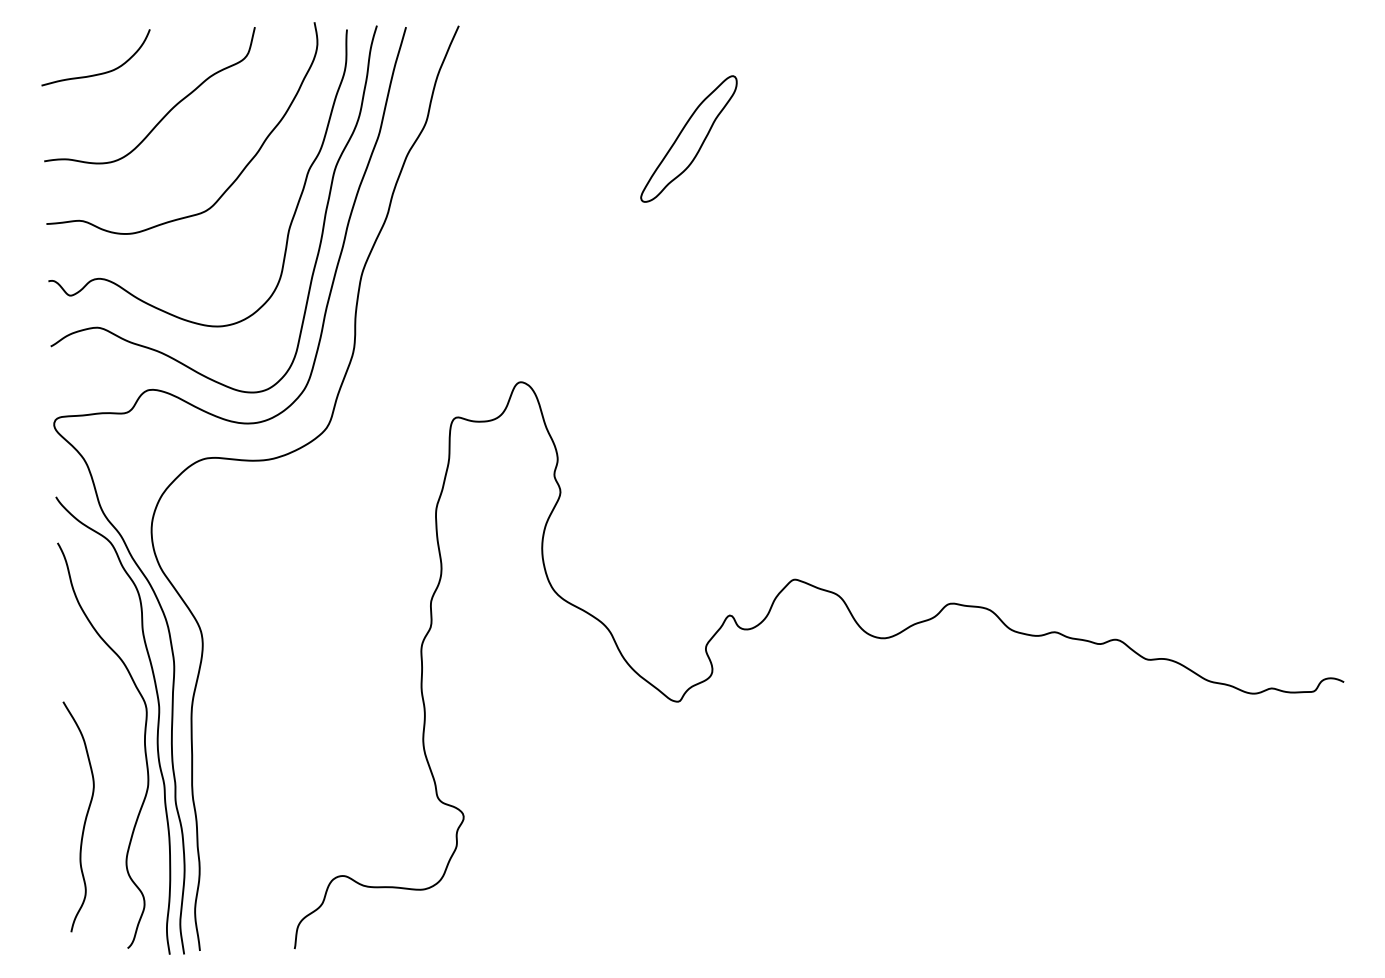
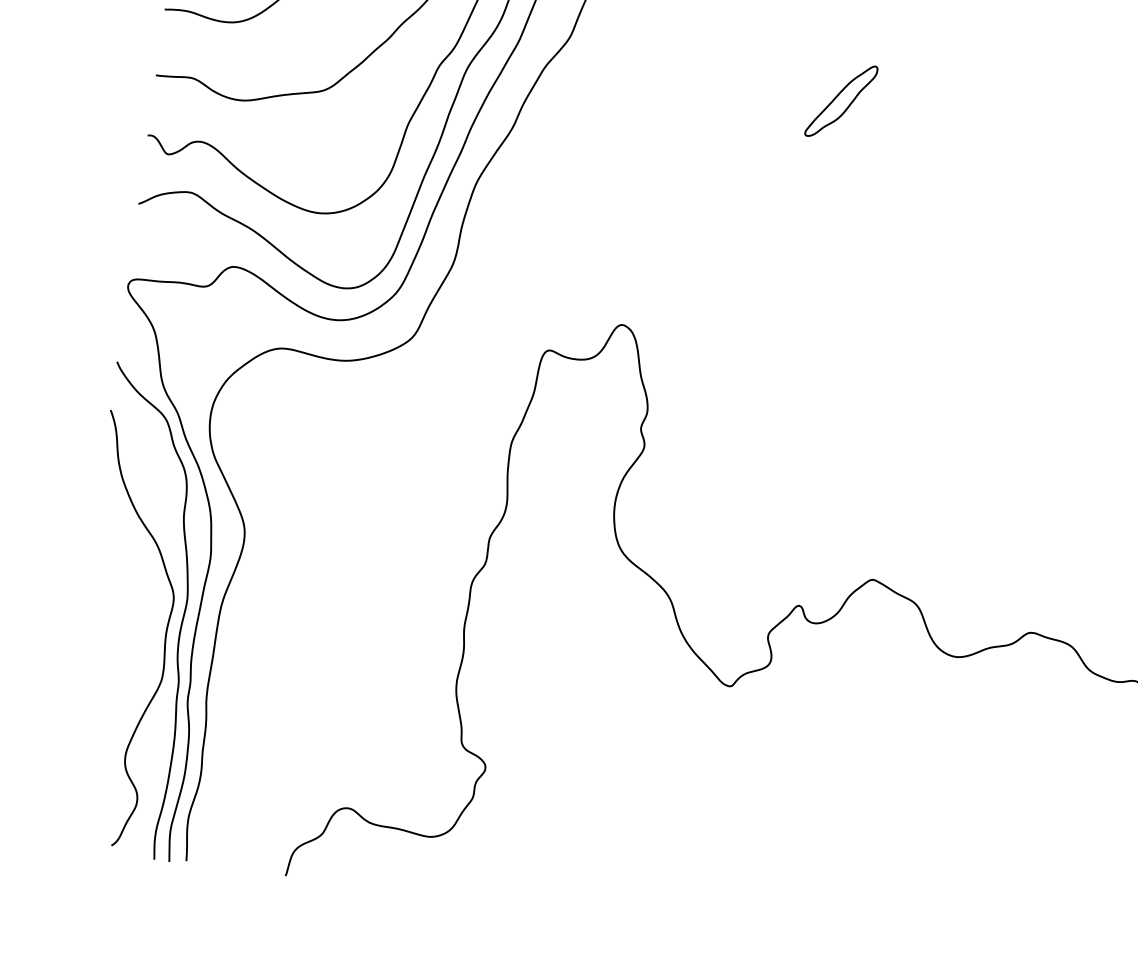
part: (688, 138) -> (841, 100), size x0.6
curve: (84, 819) -> (89, 703), removed

